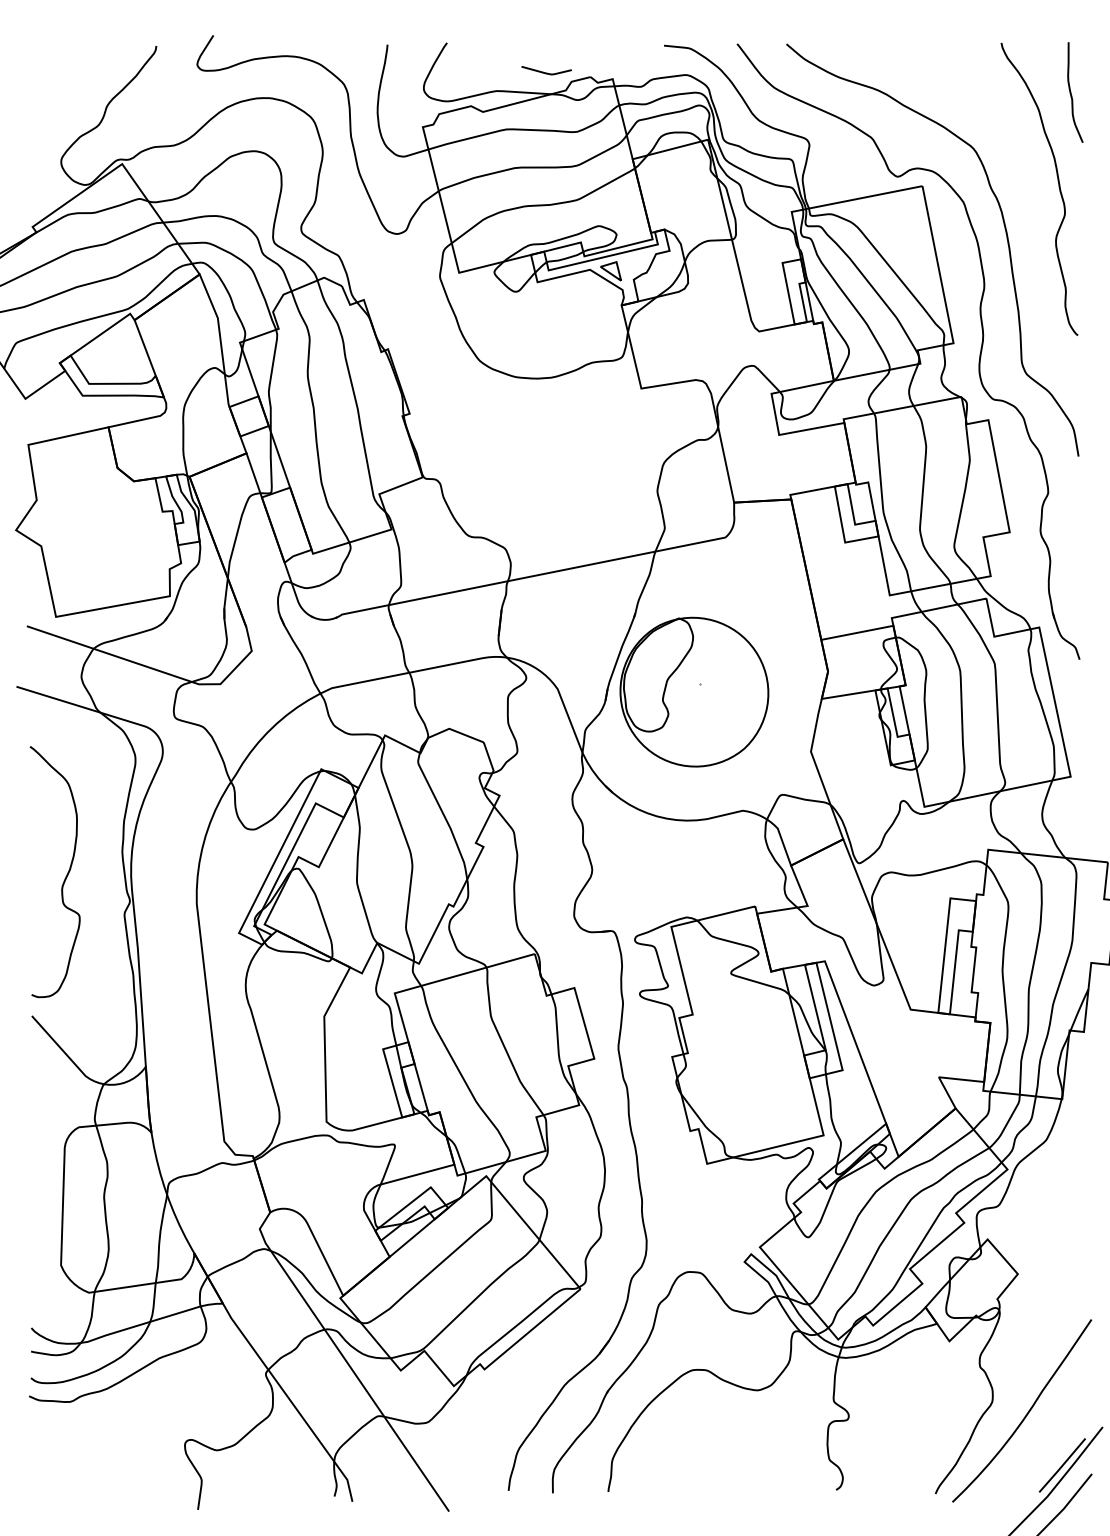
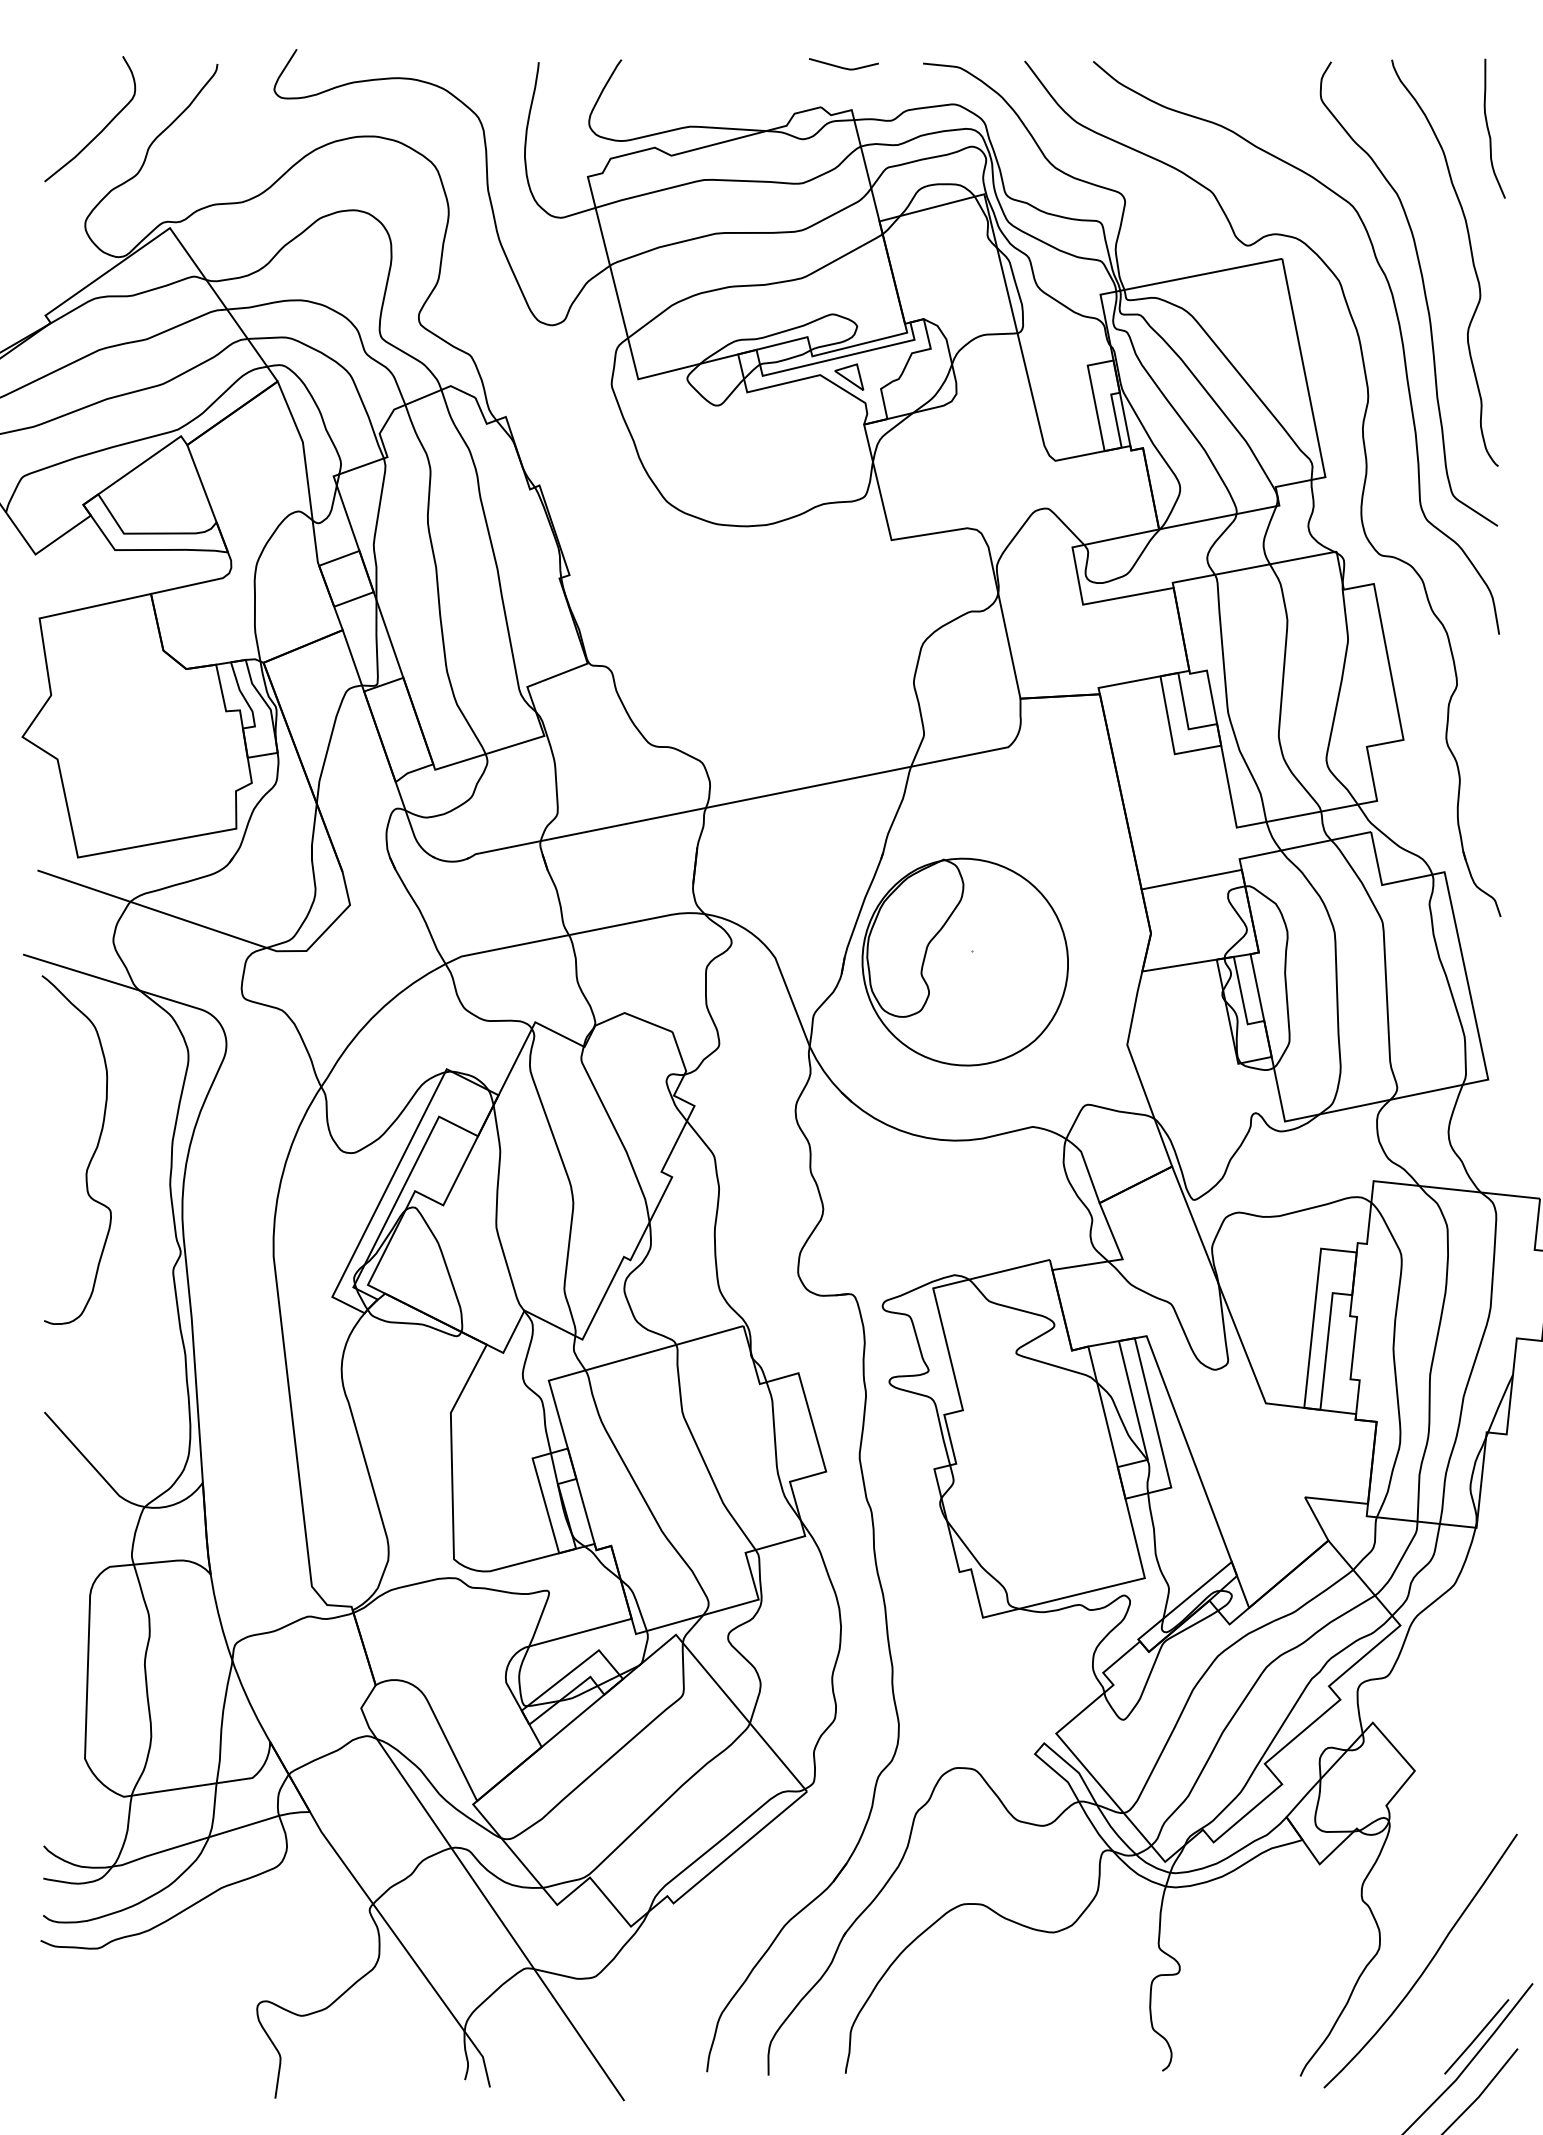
curve: (544, 72) -> (841, 66), moved
curve: (72, 93) -> (101, 130), added
curve: (1024, 209) -> (1423, 291), added
curve: (65, 876) -> (91, 1156), moved

